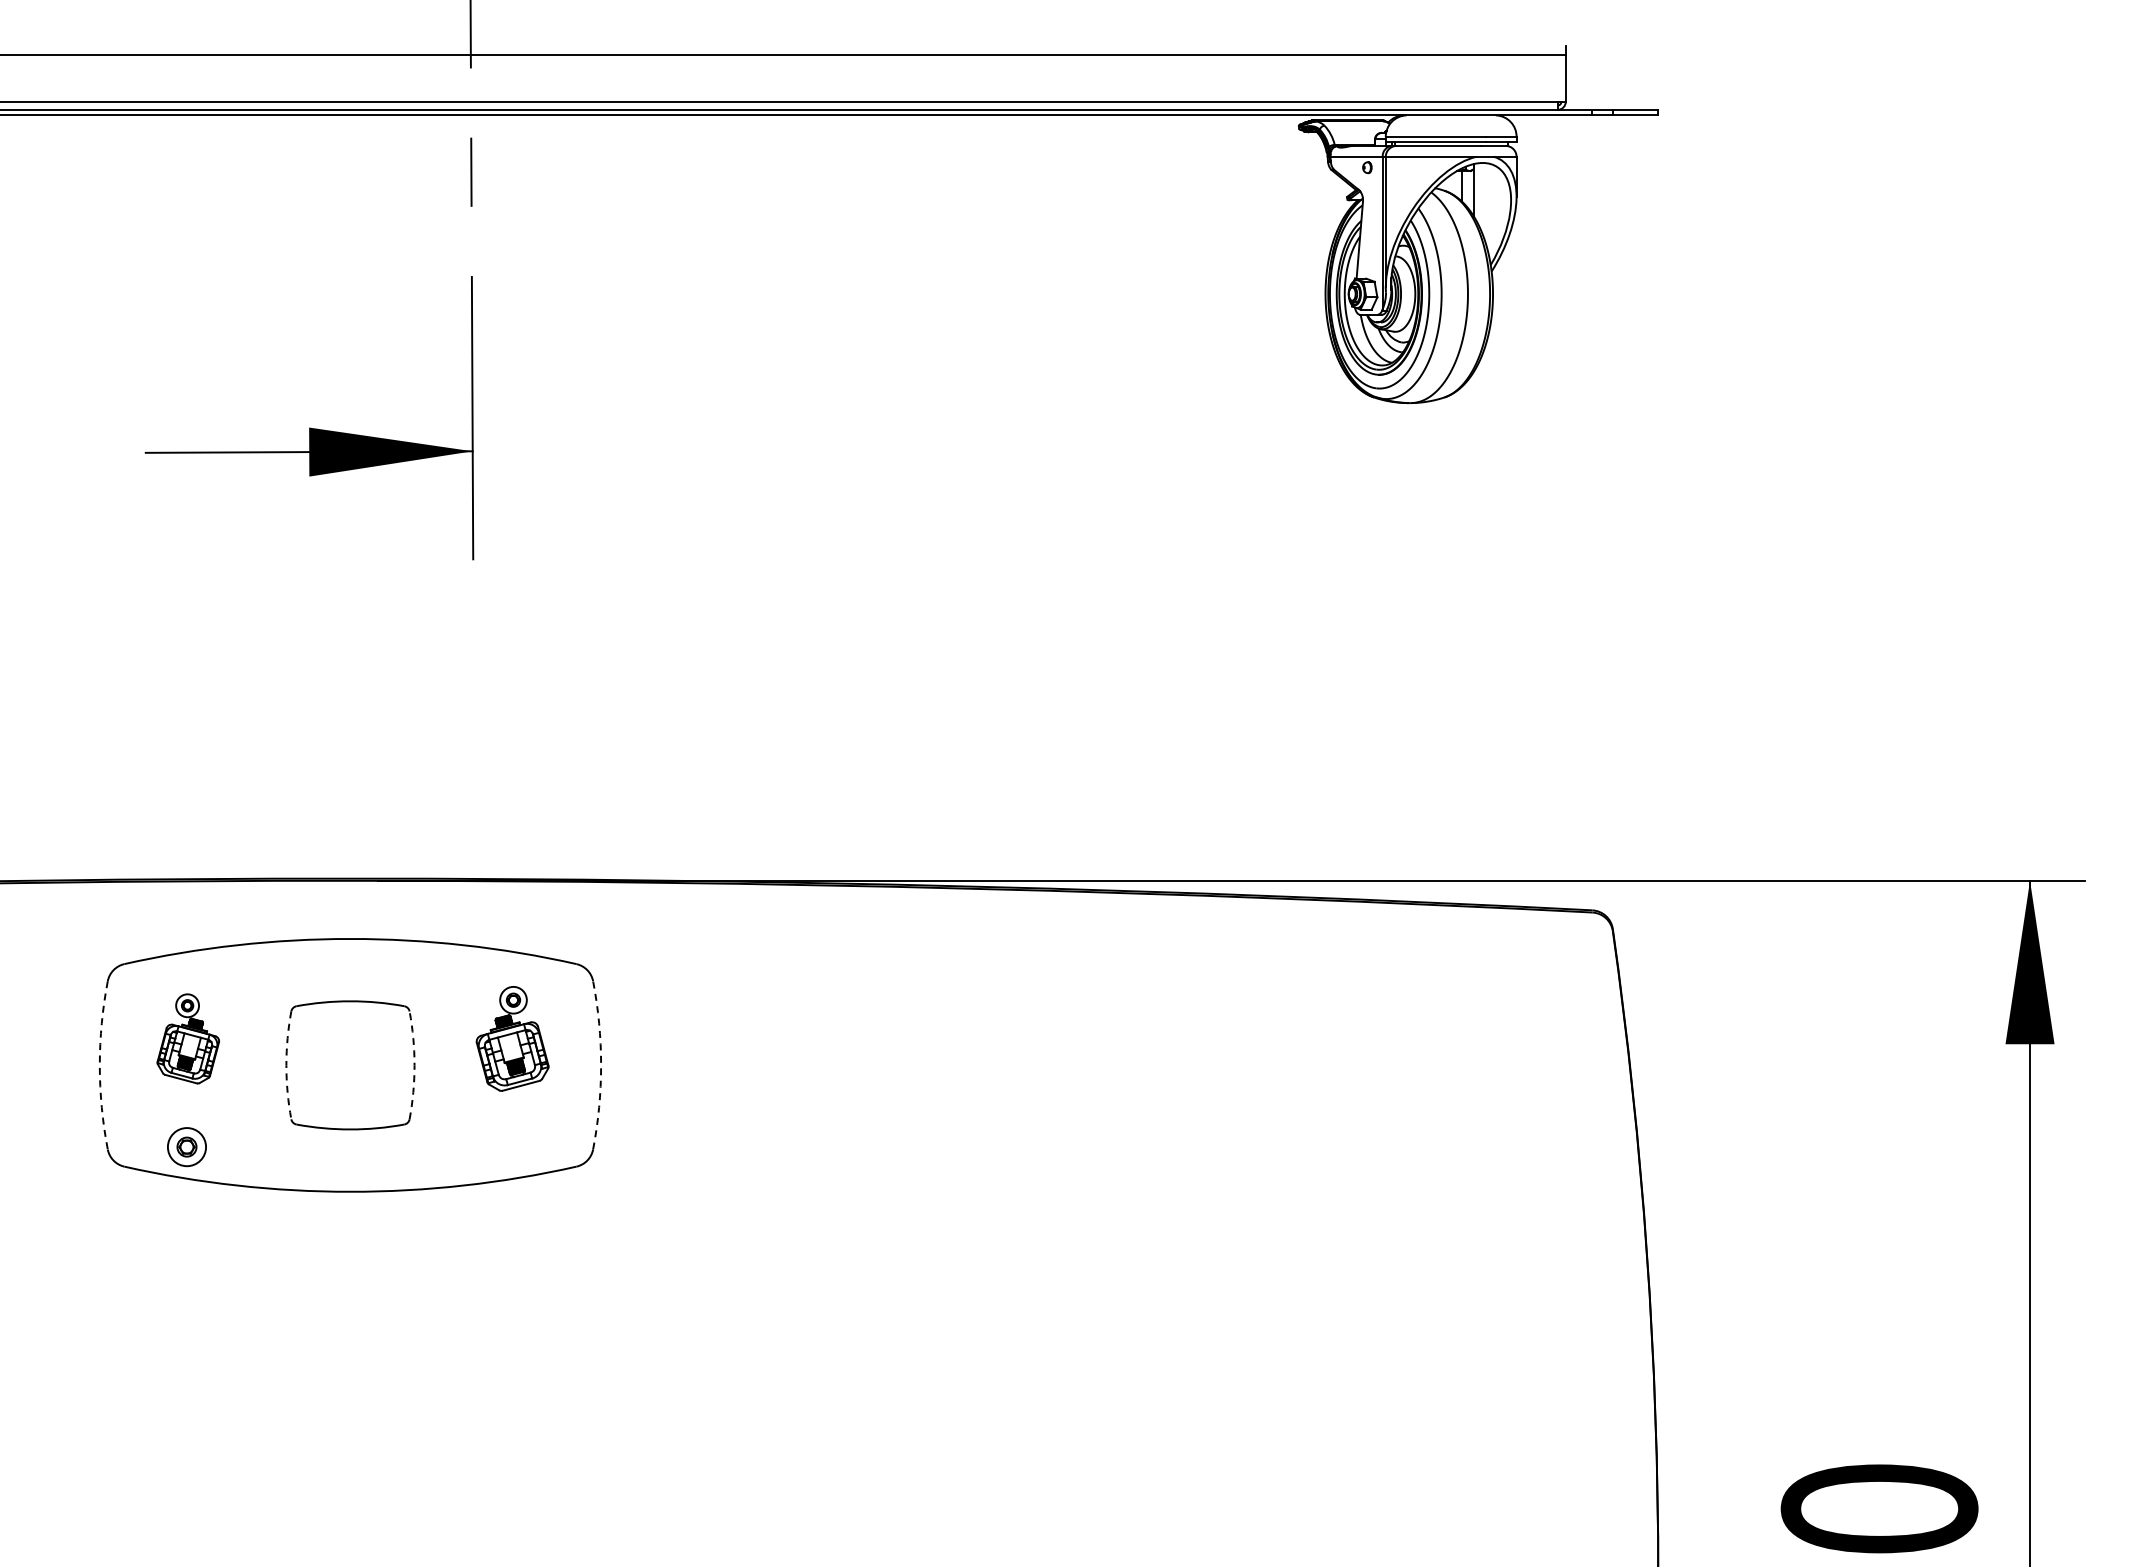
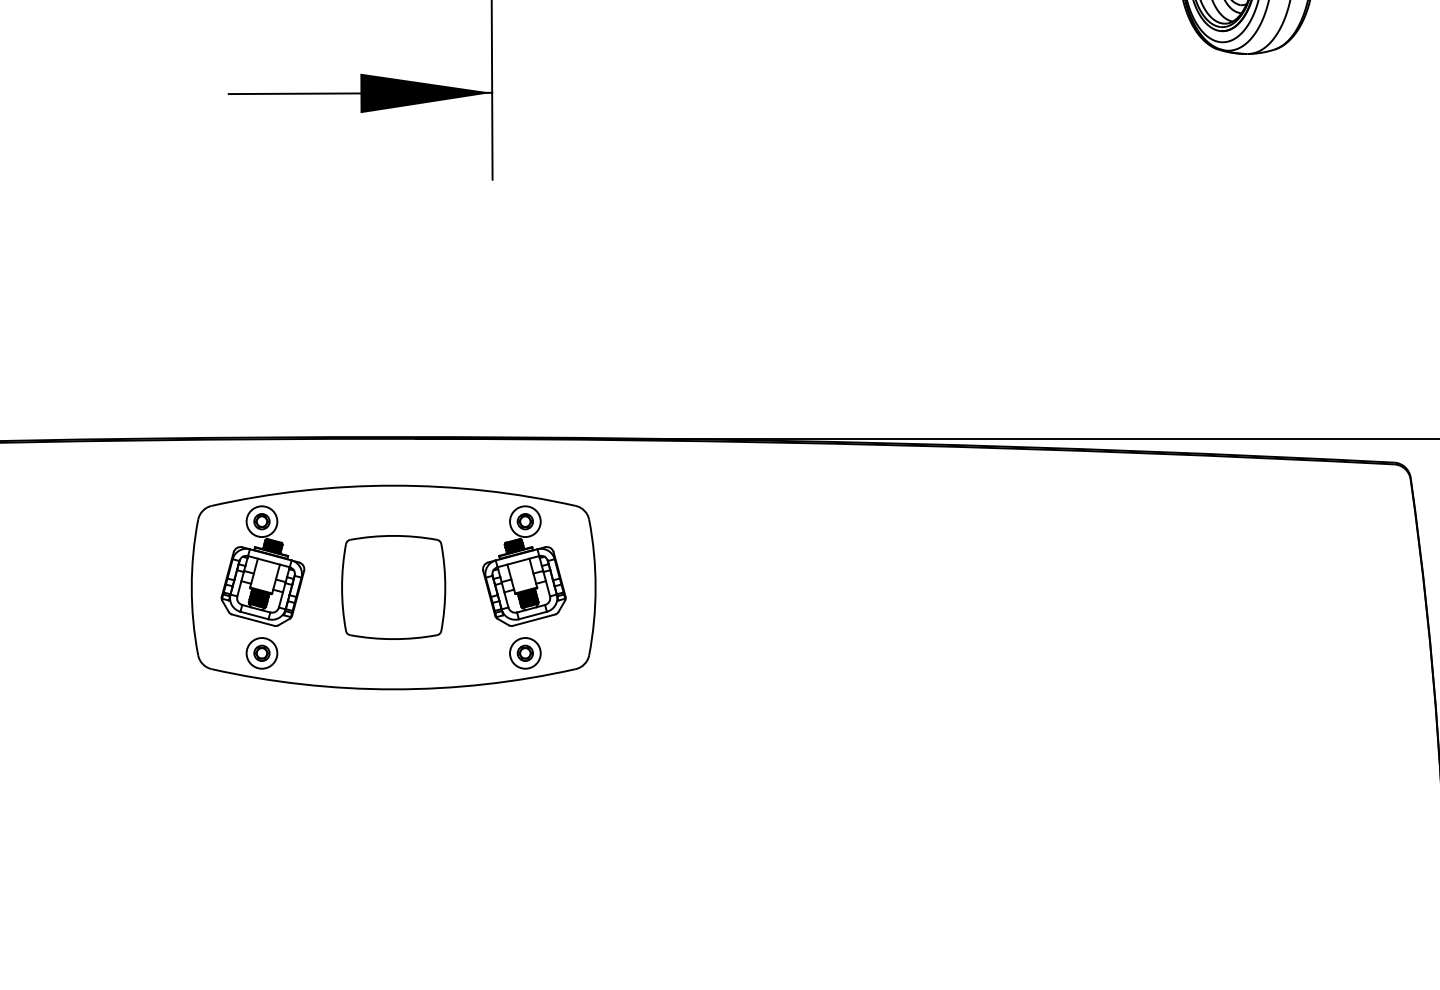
part: (188, 1038) -> (263, 565), size x1.67
part: (512, 1038) -> (524, 565), size x1.43
arc: (99, 1065) -> (191, 587), dashed -> solid
arc: (286, 1065) -> (342, 587), dashed -> solid
arc: (414, 1065) -> (445, 587), dashed -> solid
arc: (601, 1065) -> (595, 587), dashed -> solid
part: (513, 1147) -> (525, 653), added

